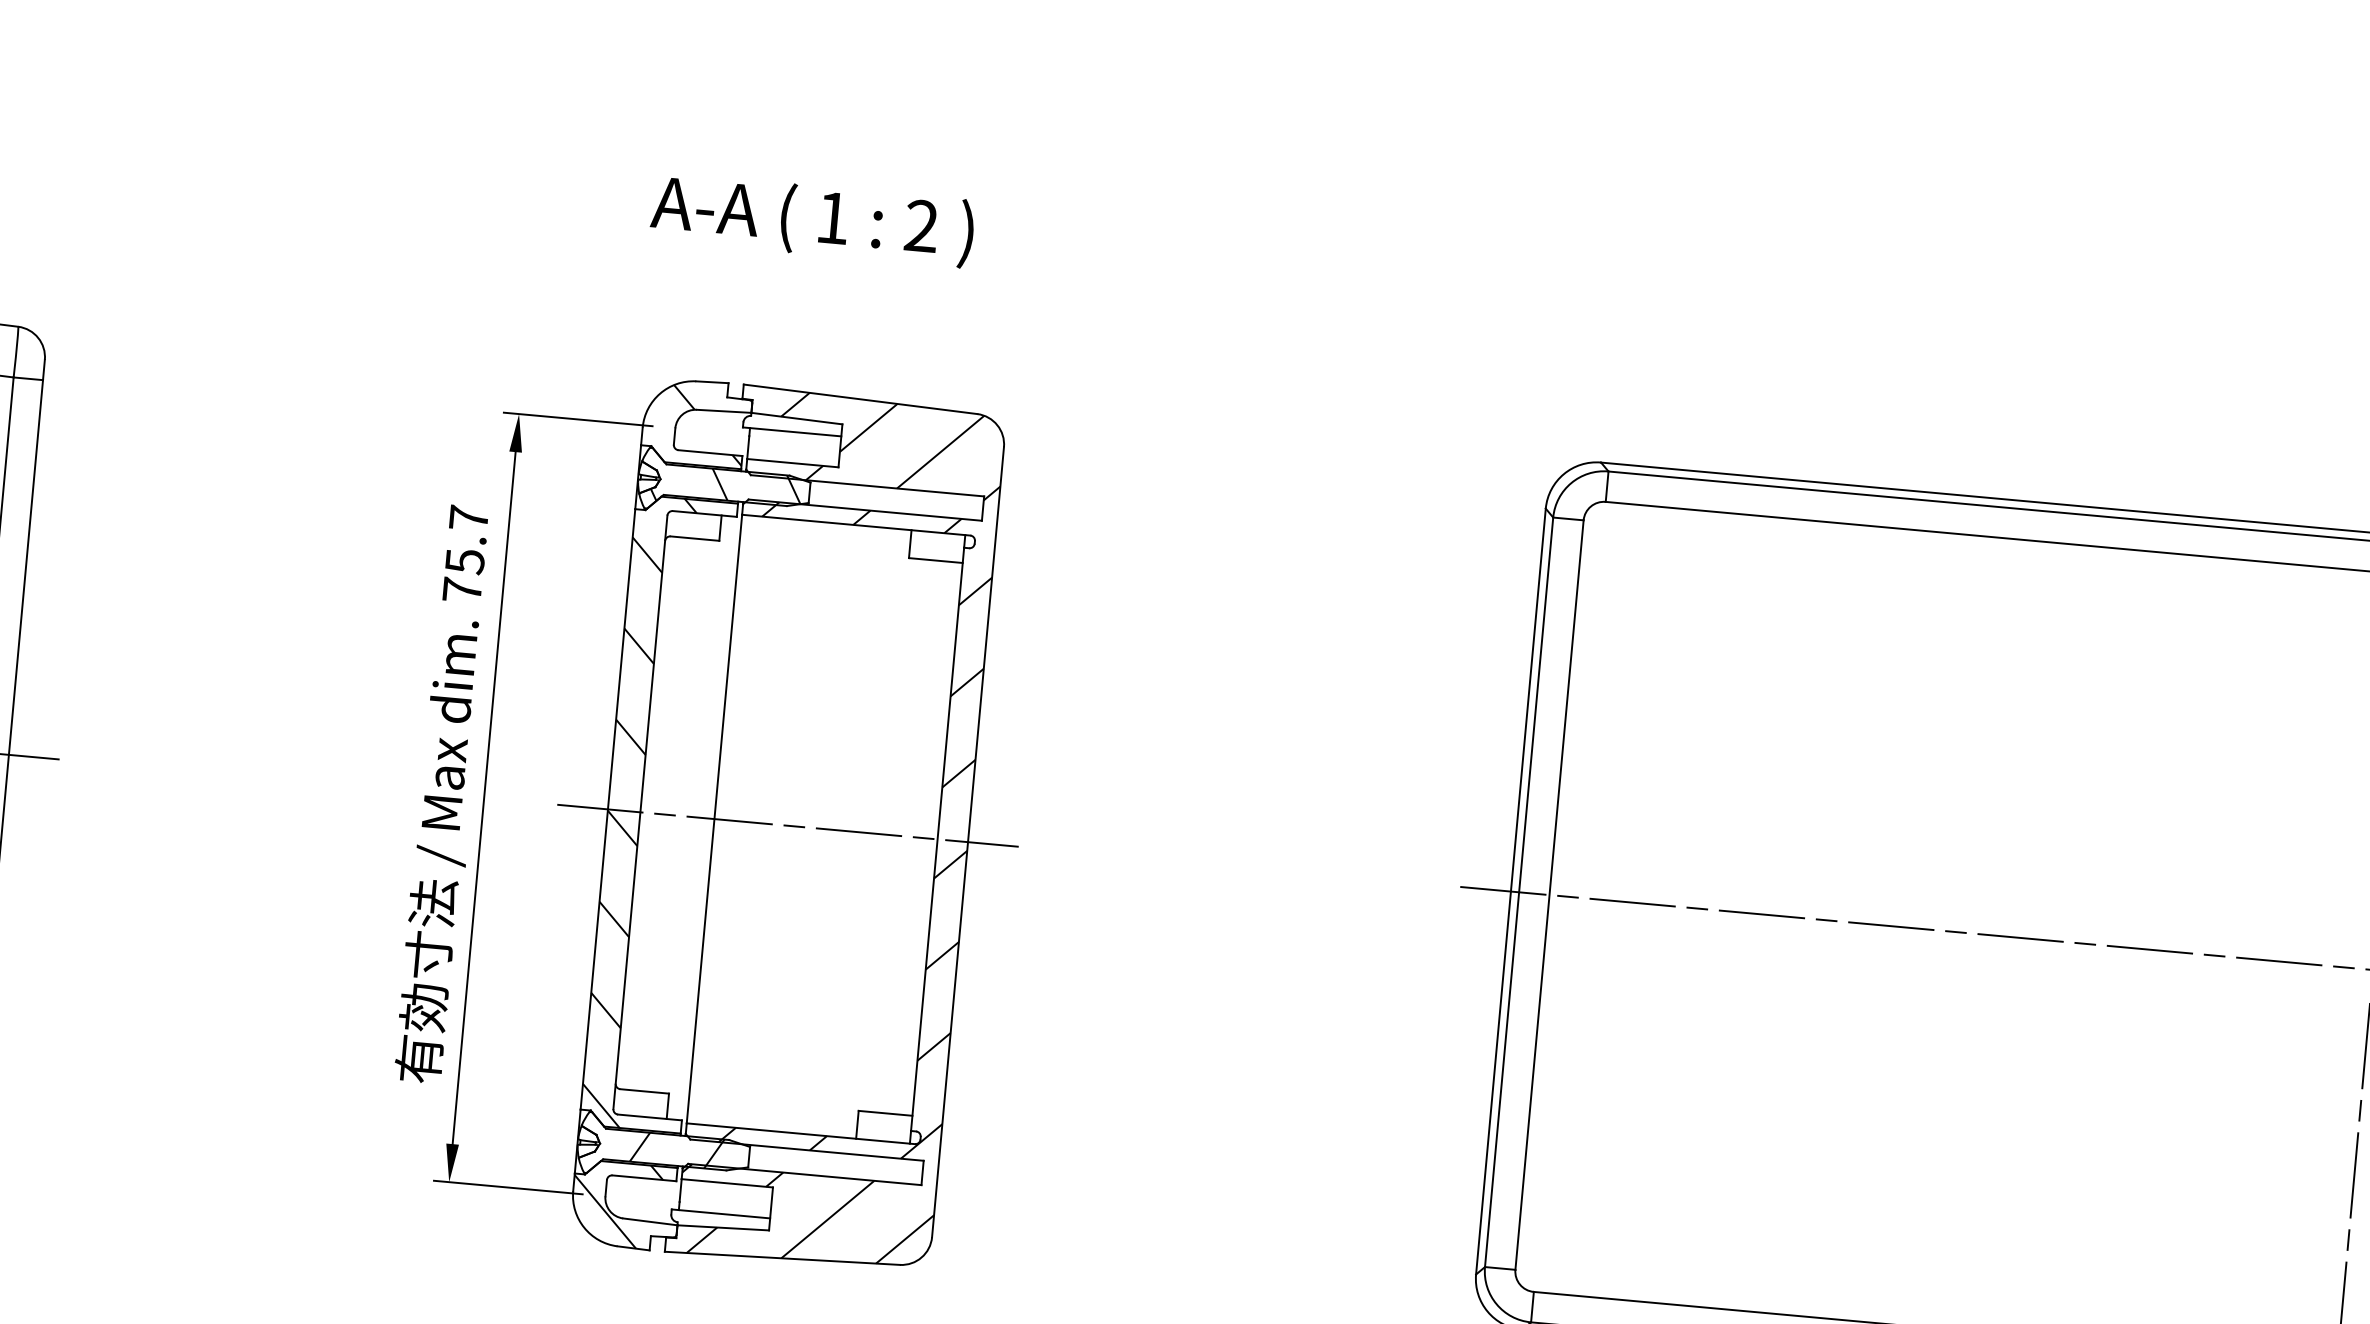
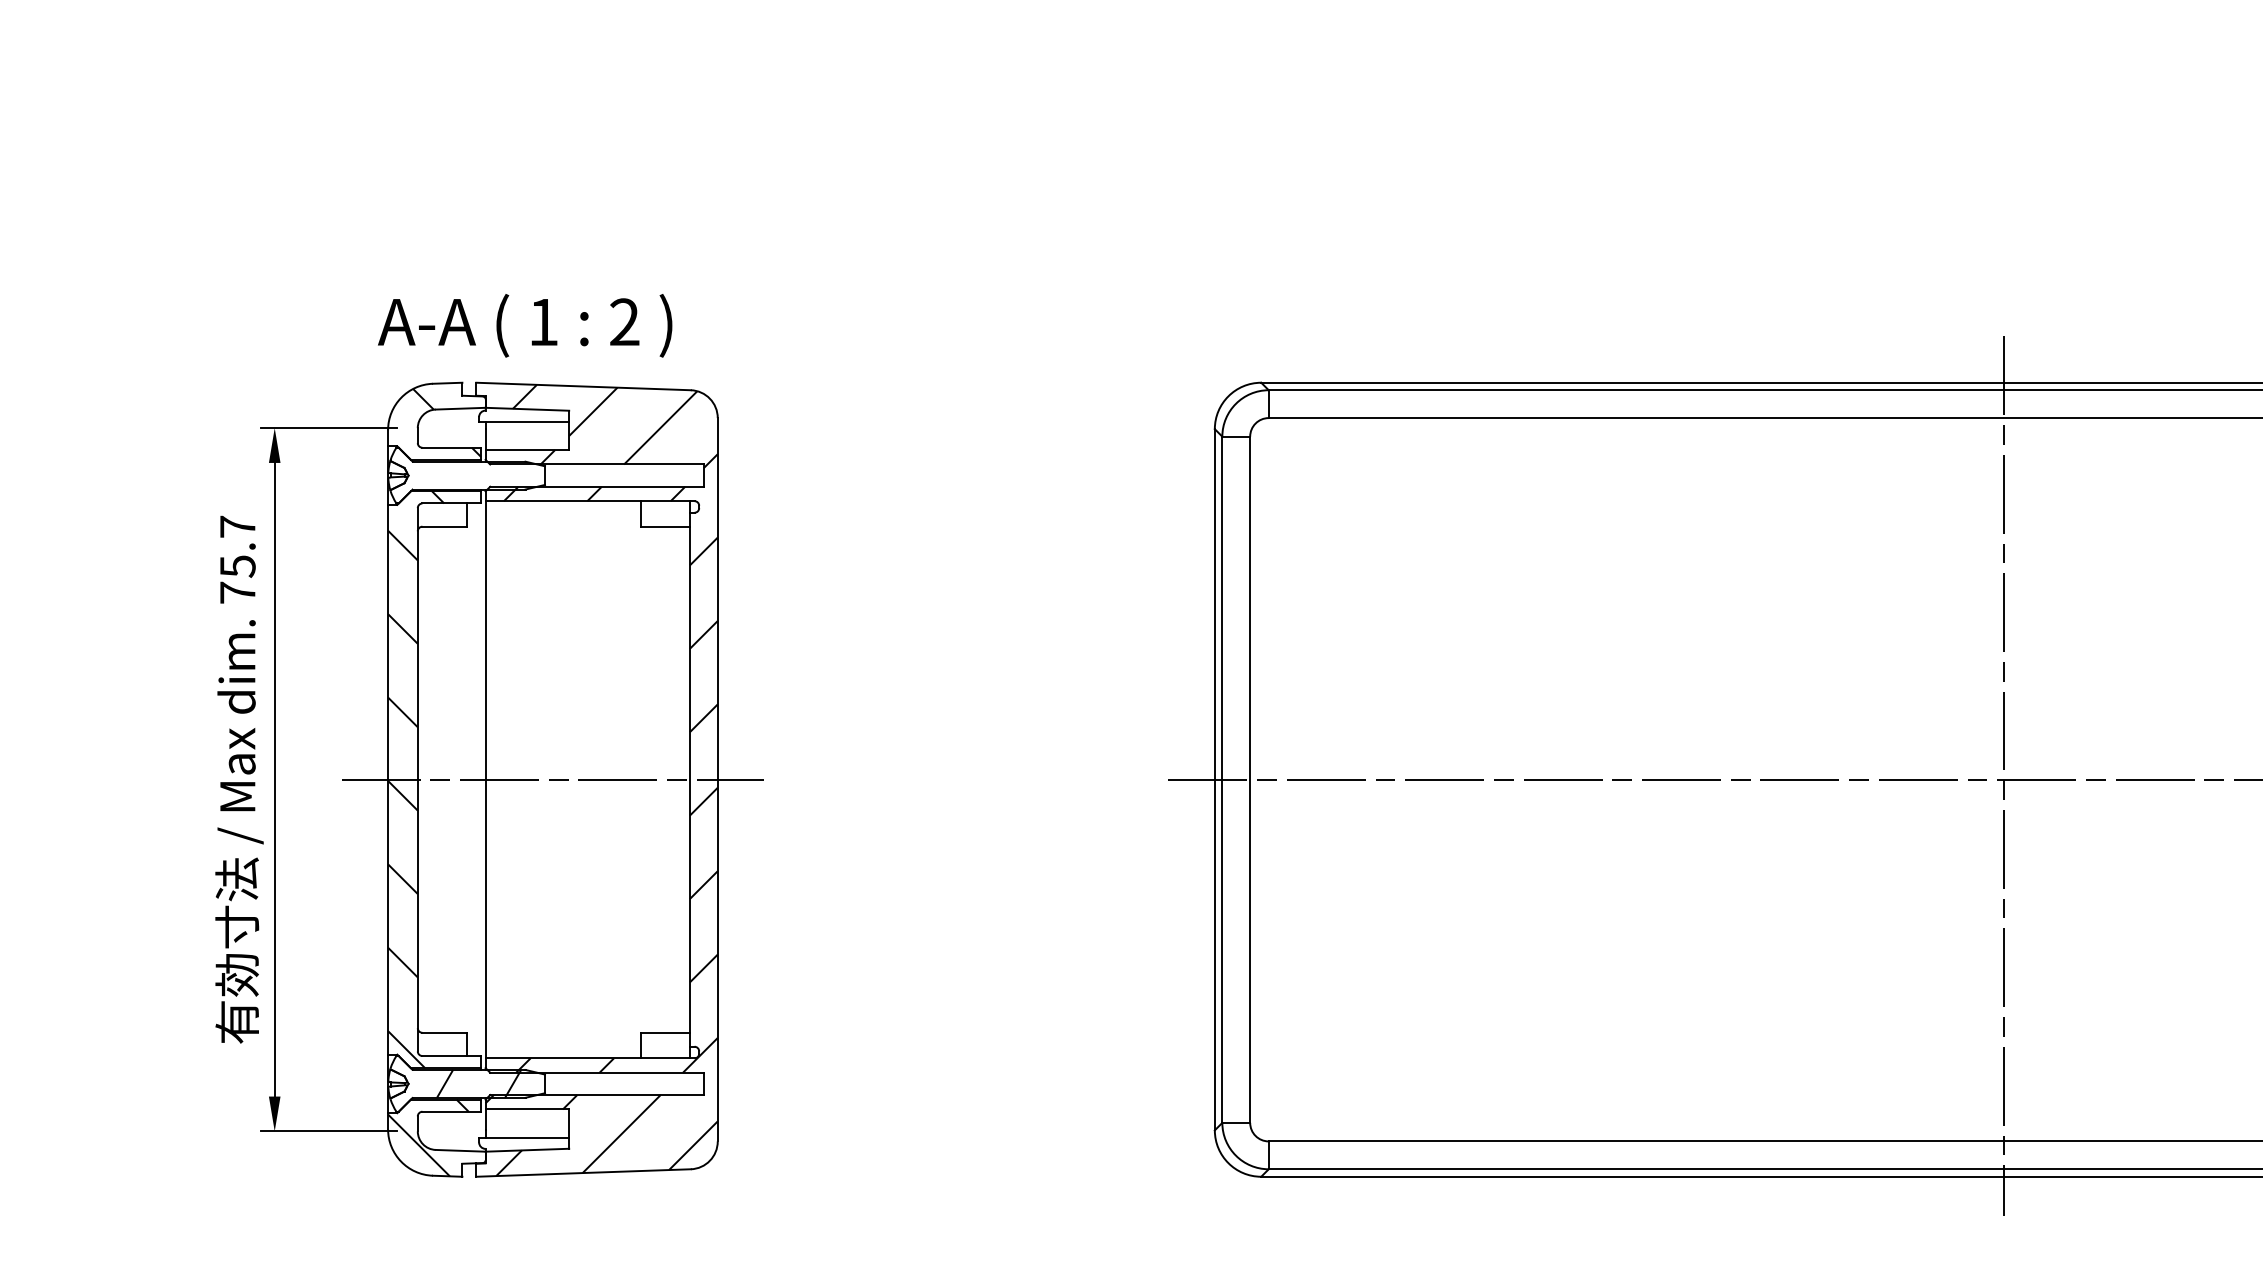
text: (812, 219) -> (525, 325), moved
hatch: (725, 488) -> (468, 478), removed

